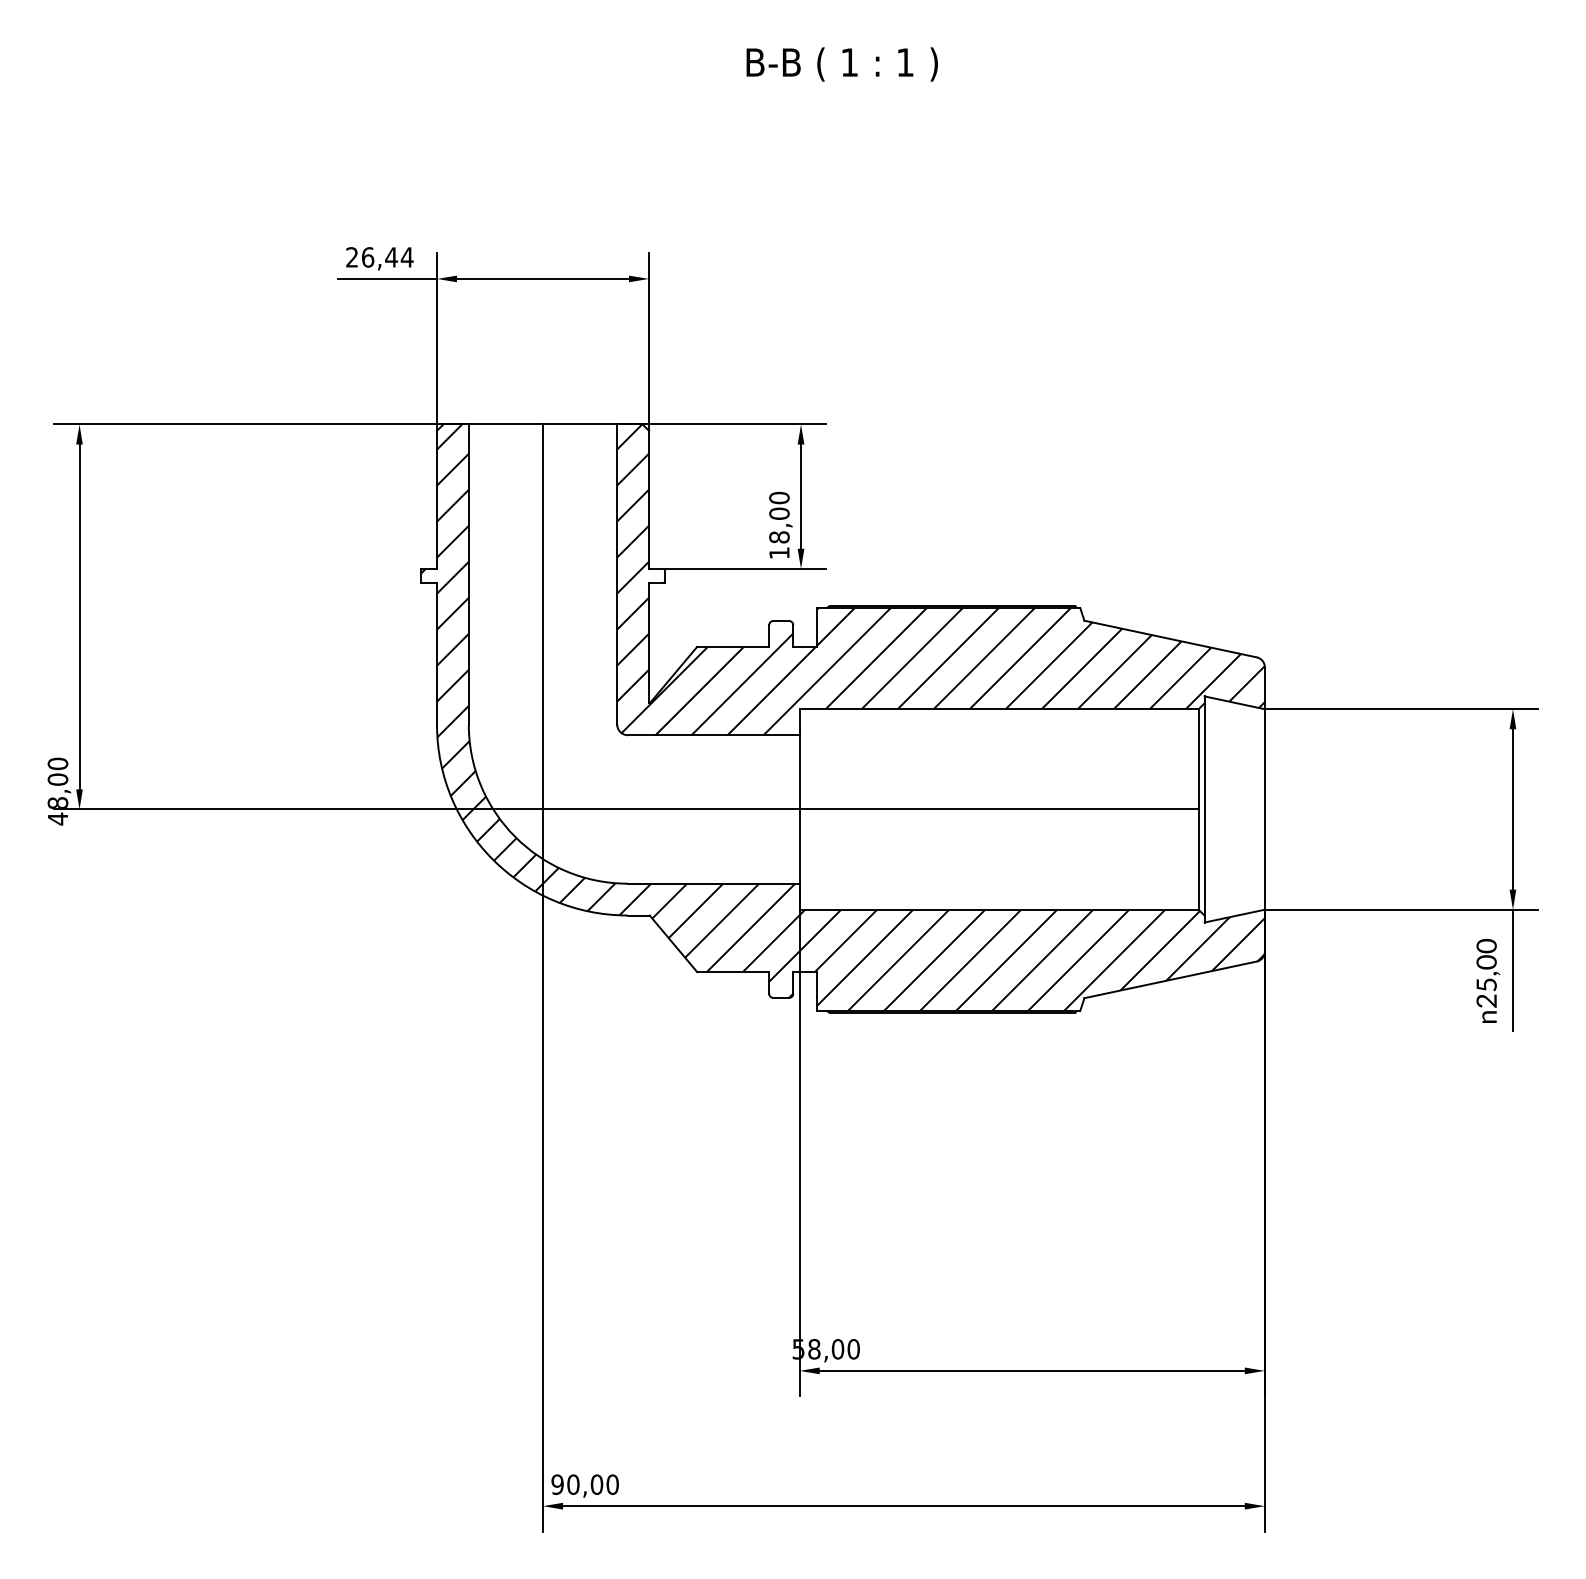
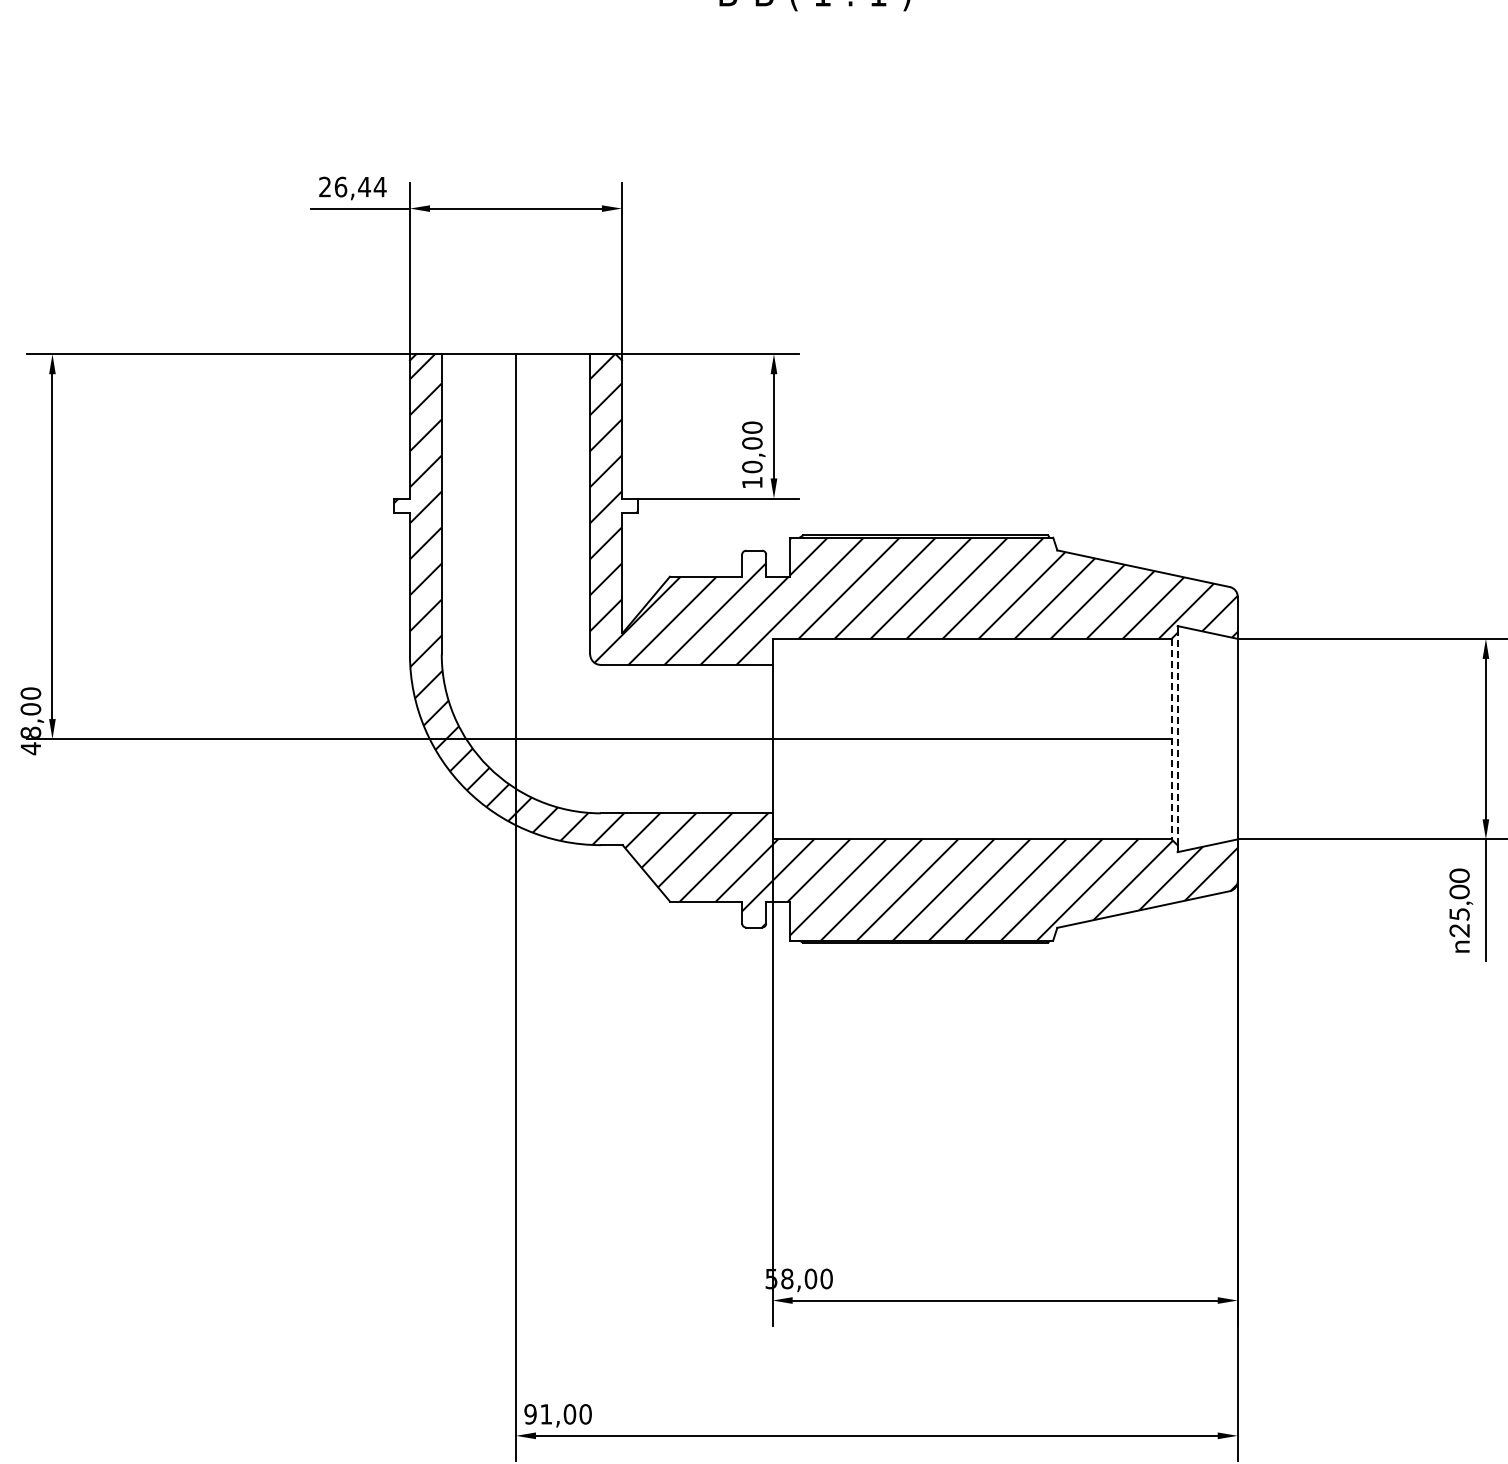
text: (779, 537) -> (752, 467), 18,00 -> 10,00
line: (1204, 808) -> (1177, 738), solid -> dashed
line: (1198, 809) -> (1171, 739), solid -> dashed
text: (573, 1484) -> (546, 1414), 90,00 -> 91,00

